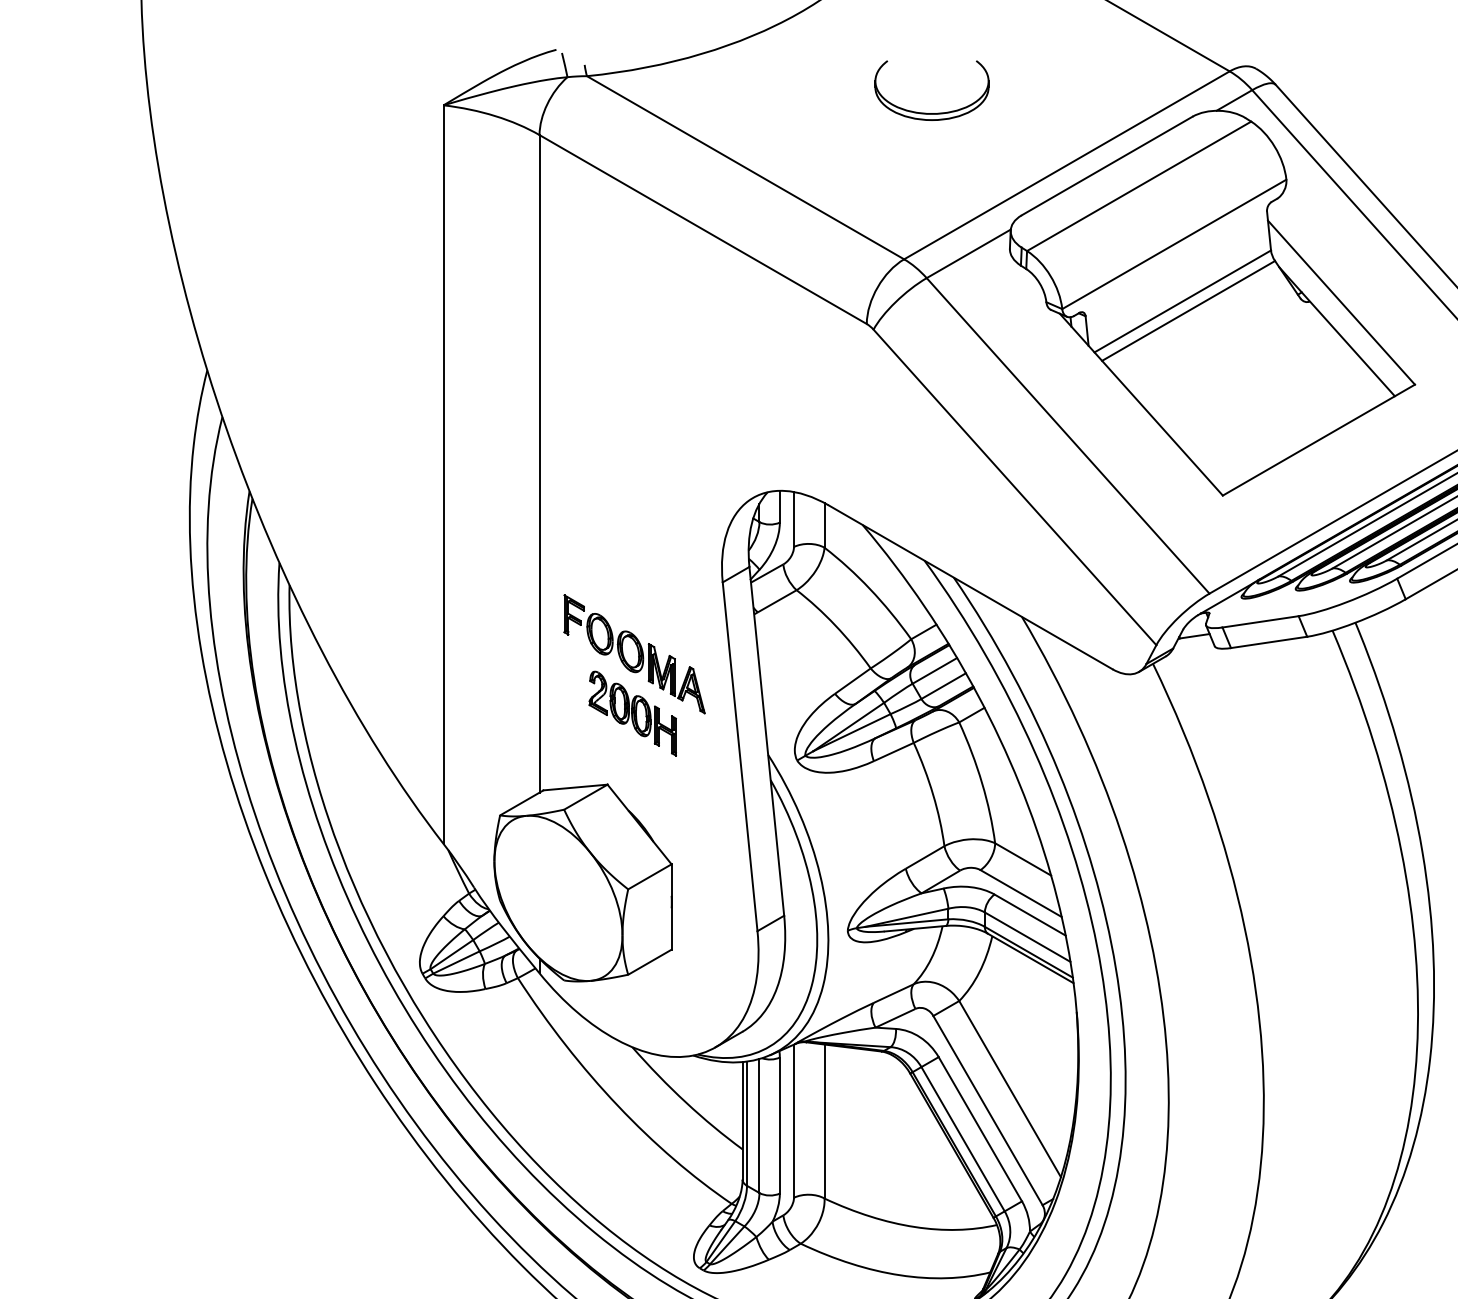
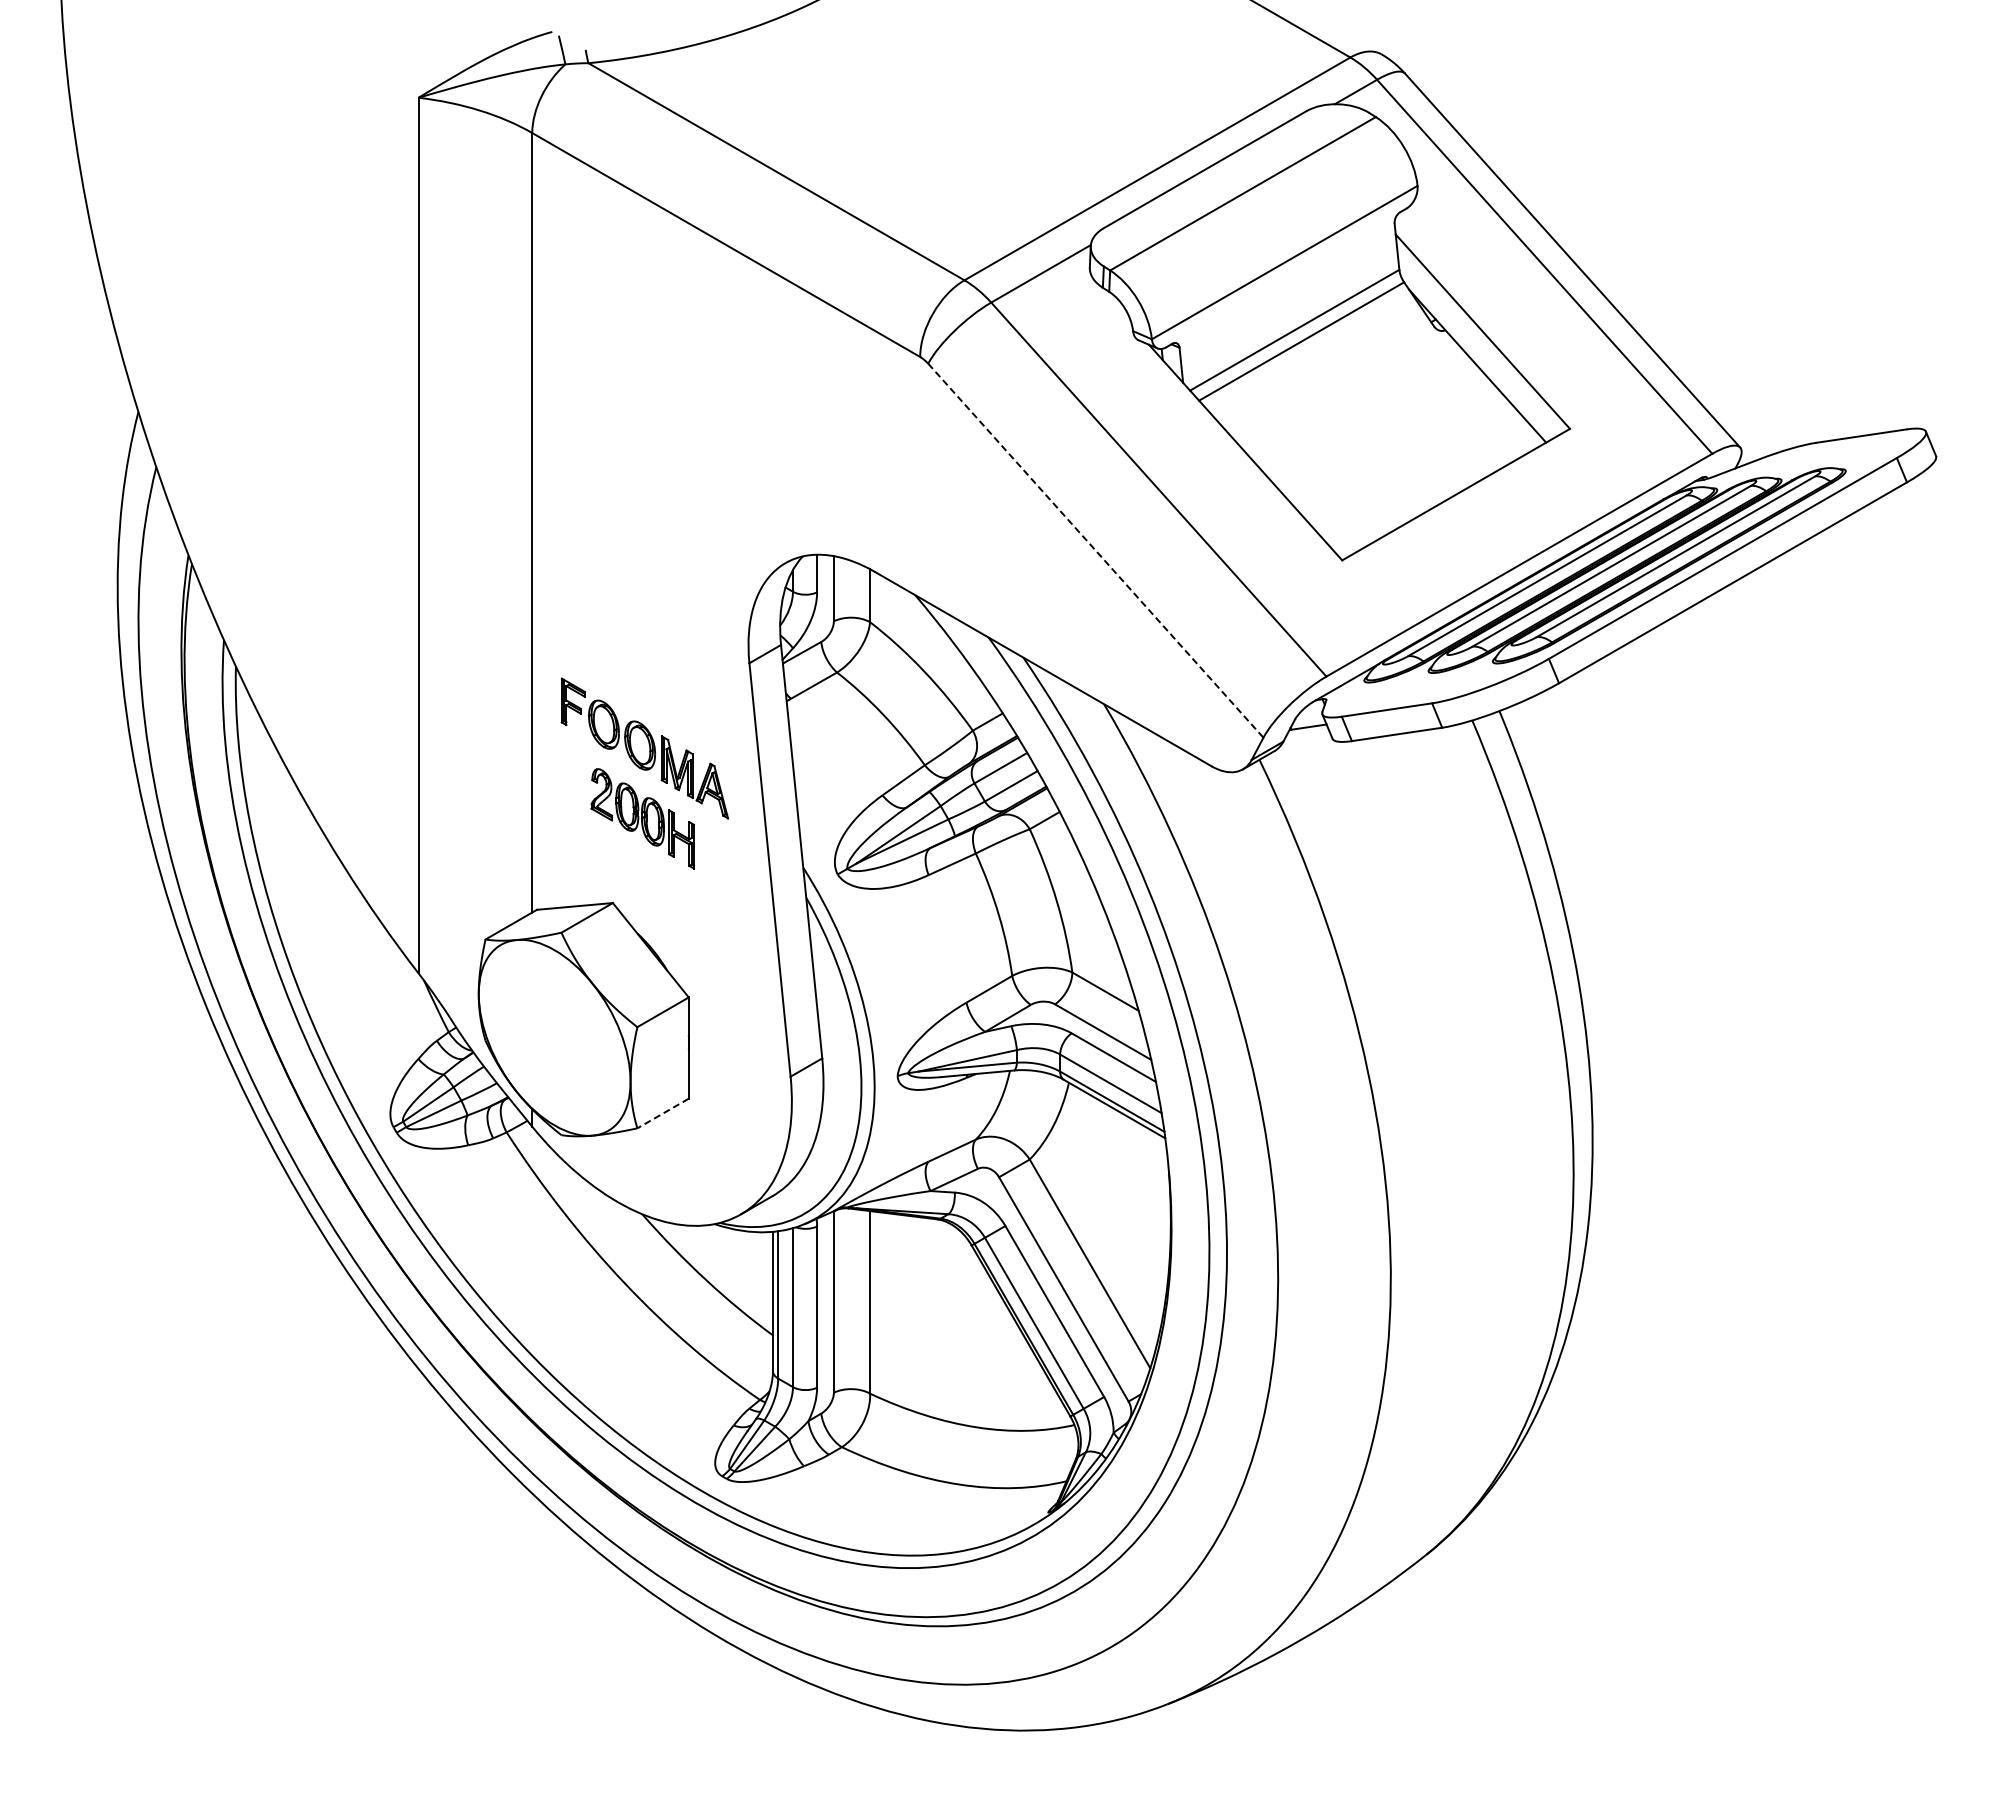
part: (926, 112) -> (990, 106), removed
line: (1015, 488) -> (1096, 551), solid -> dashed
line: (650, 962) -> (663, 1113), solid -> dashed

